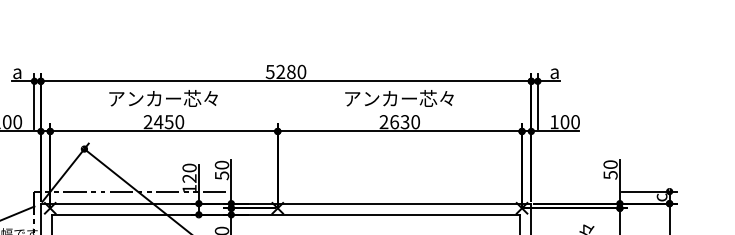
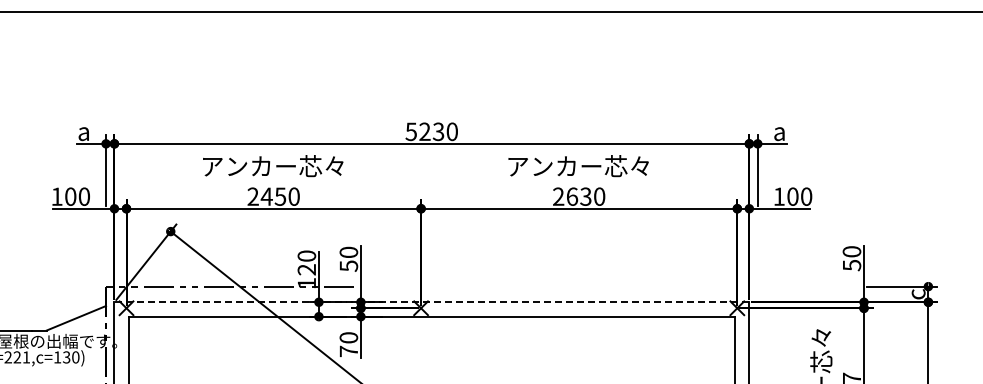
text: (291, 71) -> (438, 131), 5280 -> 5230
line: (285, 203) -> (431, 302), solid -> dashed

